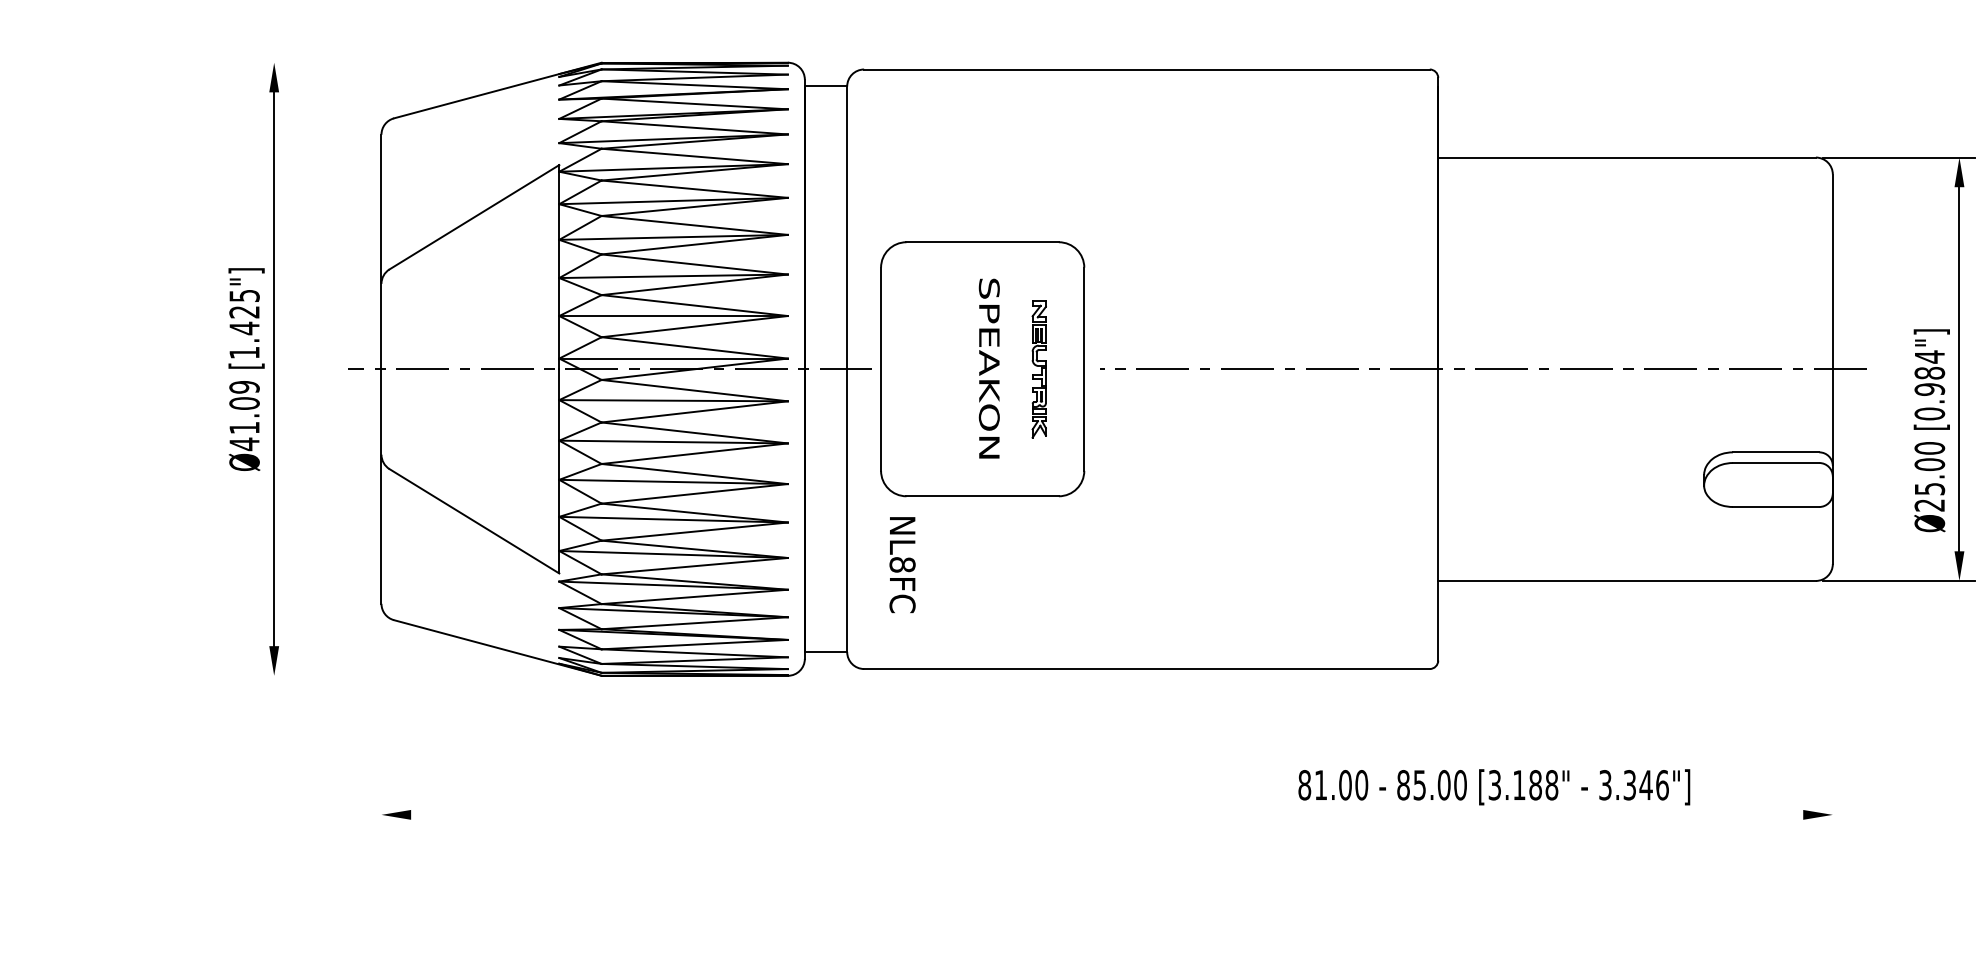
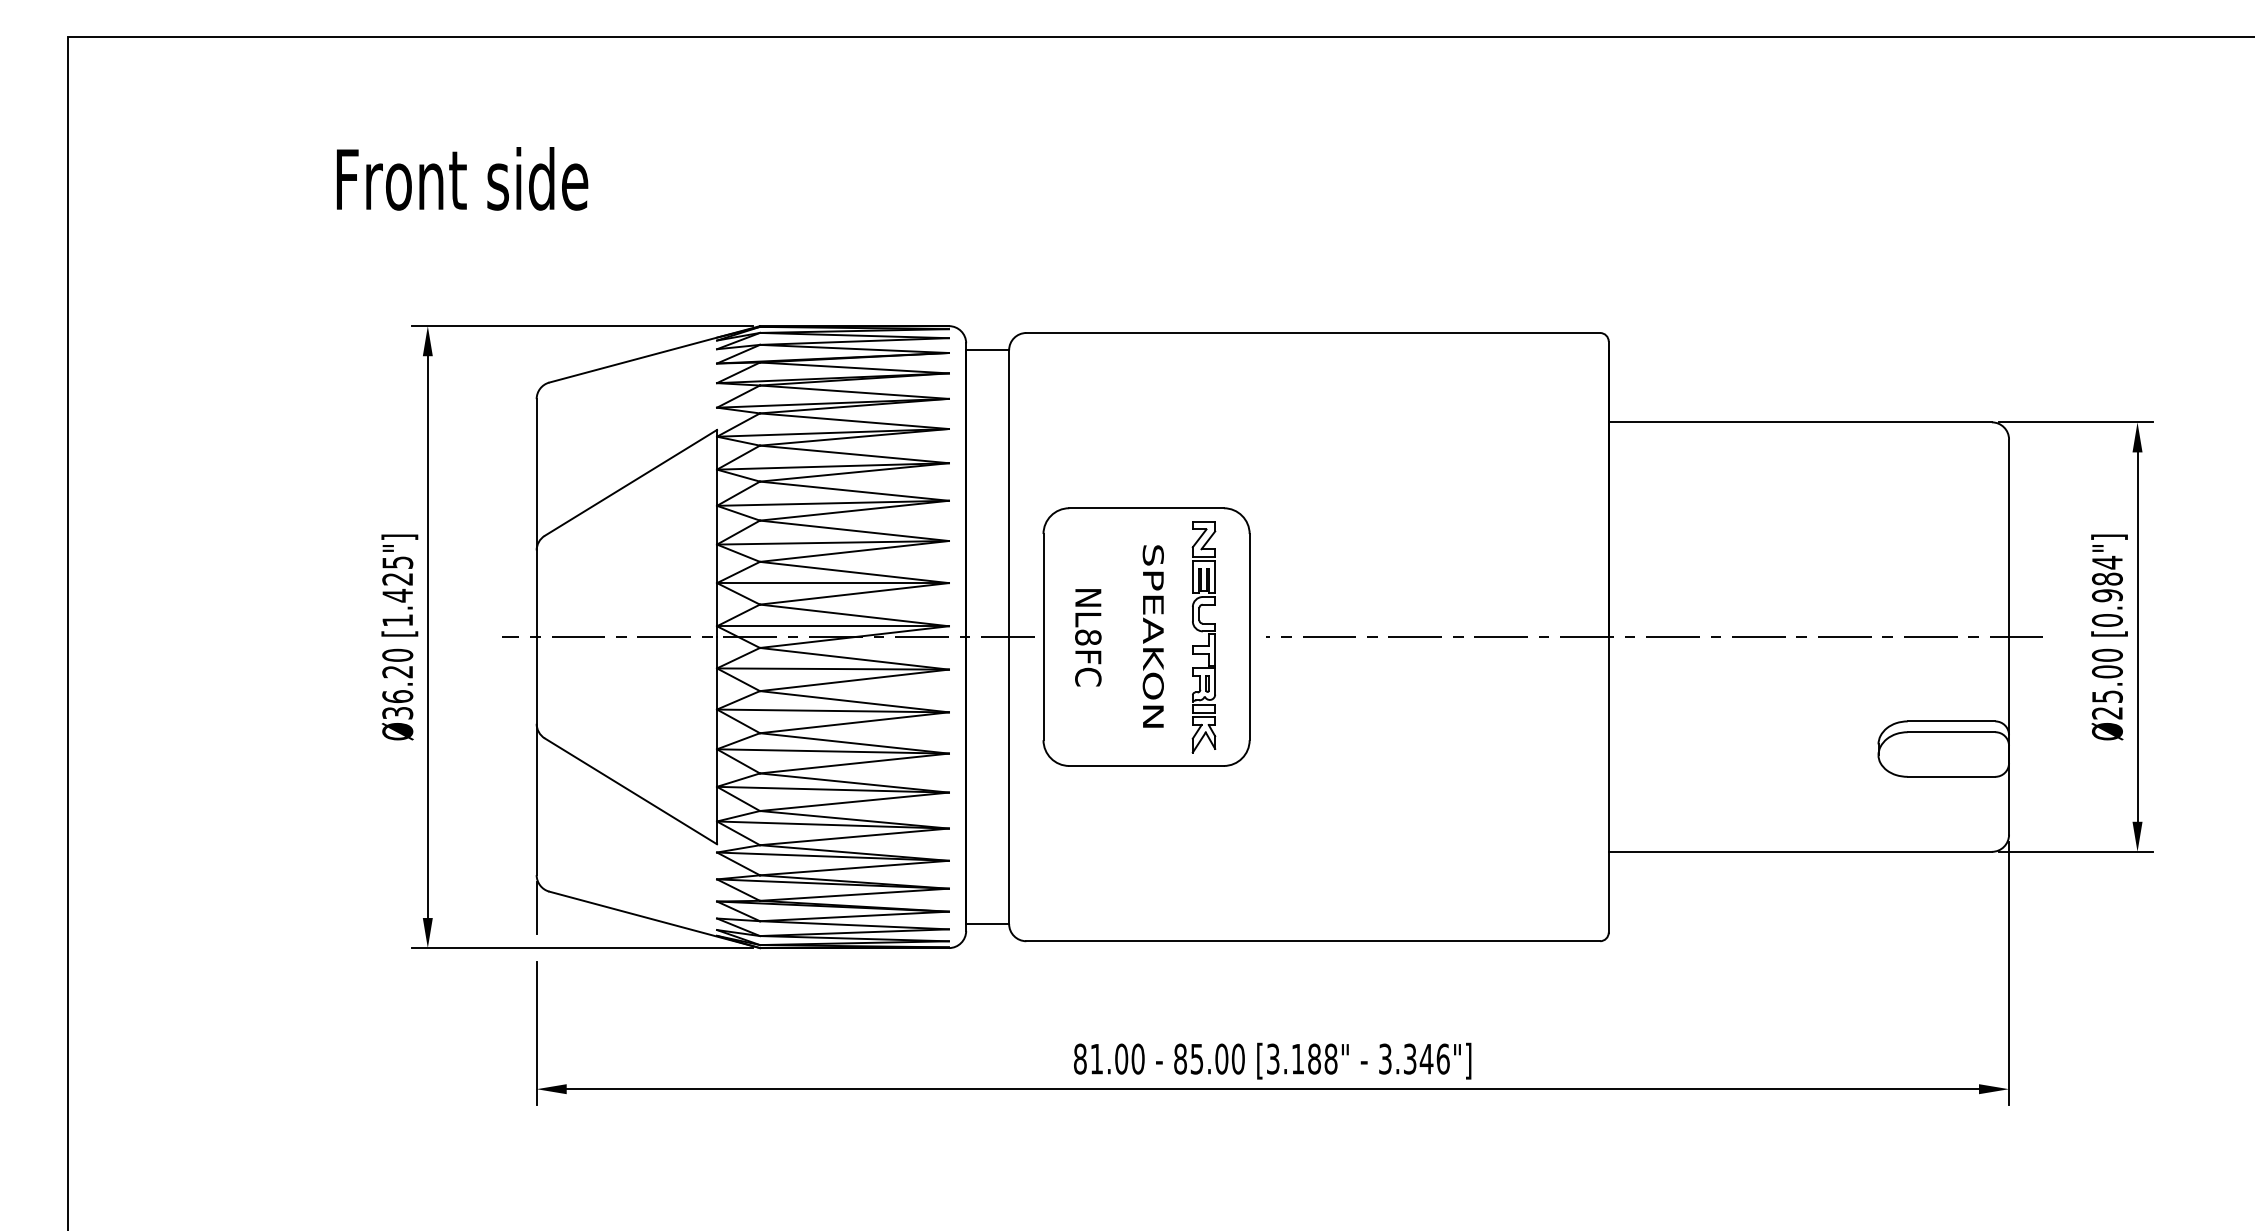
line: (426, 63) -> (582, 326), added
part: (1038, 369) -> (1203, 637), size x1.67
text: (244, 415) -> (397, 684), Ø41.09 -> Ø36.20
text: (1931, 430) -> (2109, 637), moved
text: (902, 564) -> (1088, 637), moved
line: (381, 635) -> (536, 907), added
line: (426, 676) -> (582, 948), added
line: (1833, 699) -> (2009, 972), added
line: (381, 759) -> (536, 1033), added
text: (1494, 786) -> (1272, 1060), moved
line: (1106, 815) -> (1272, 1089), added

